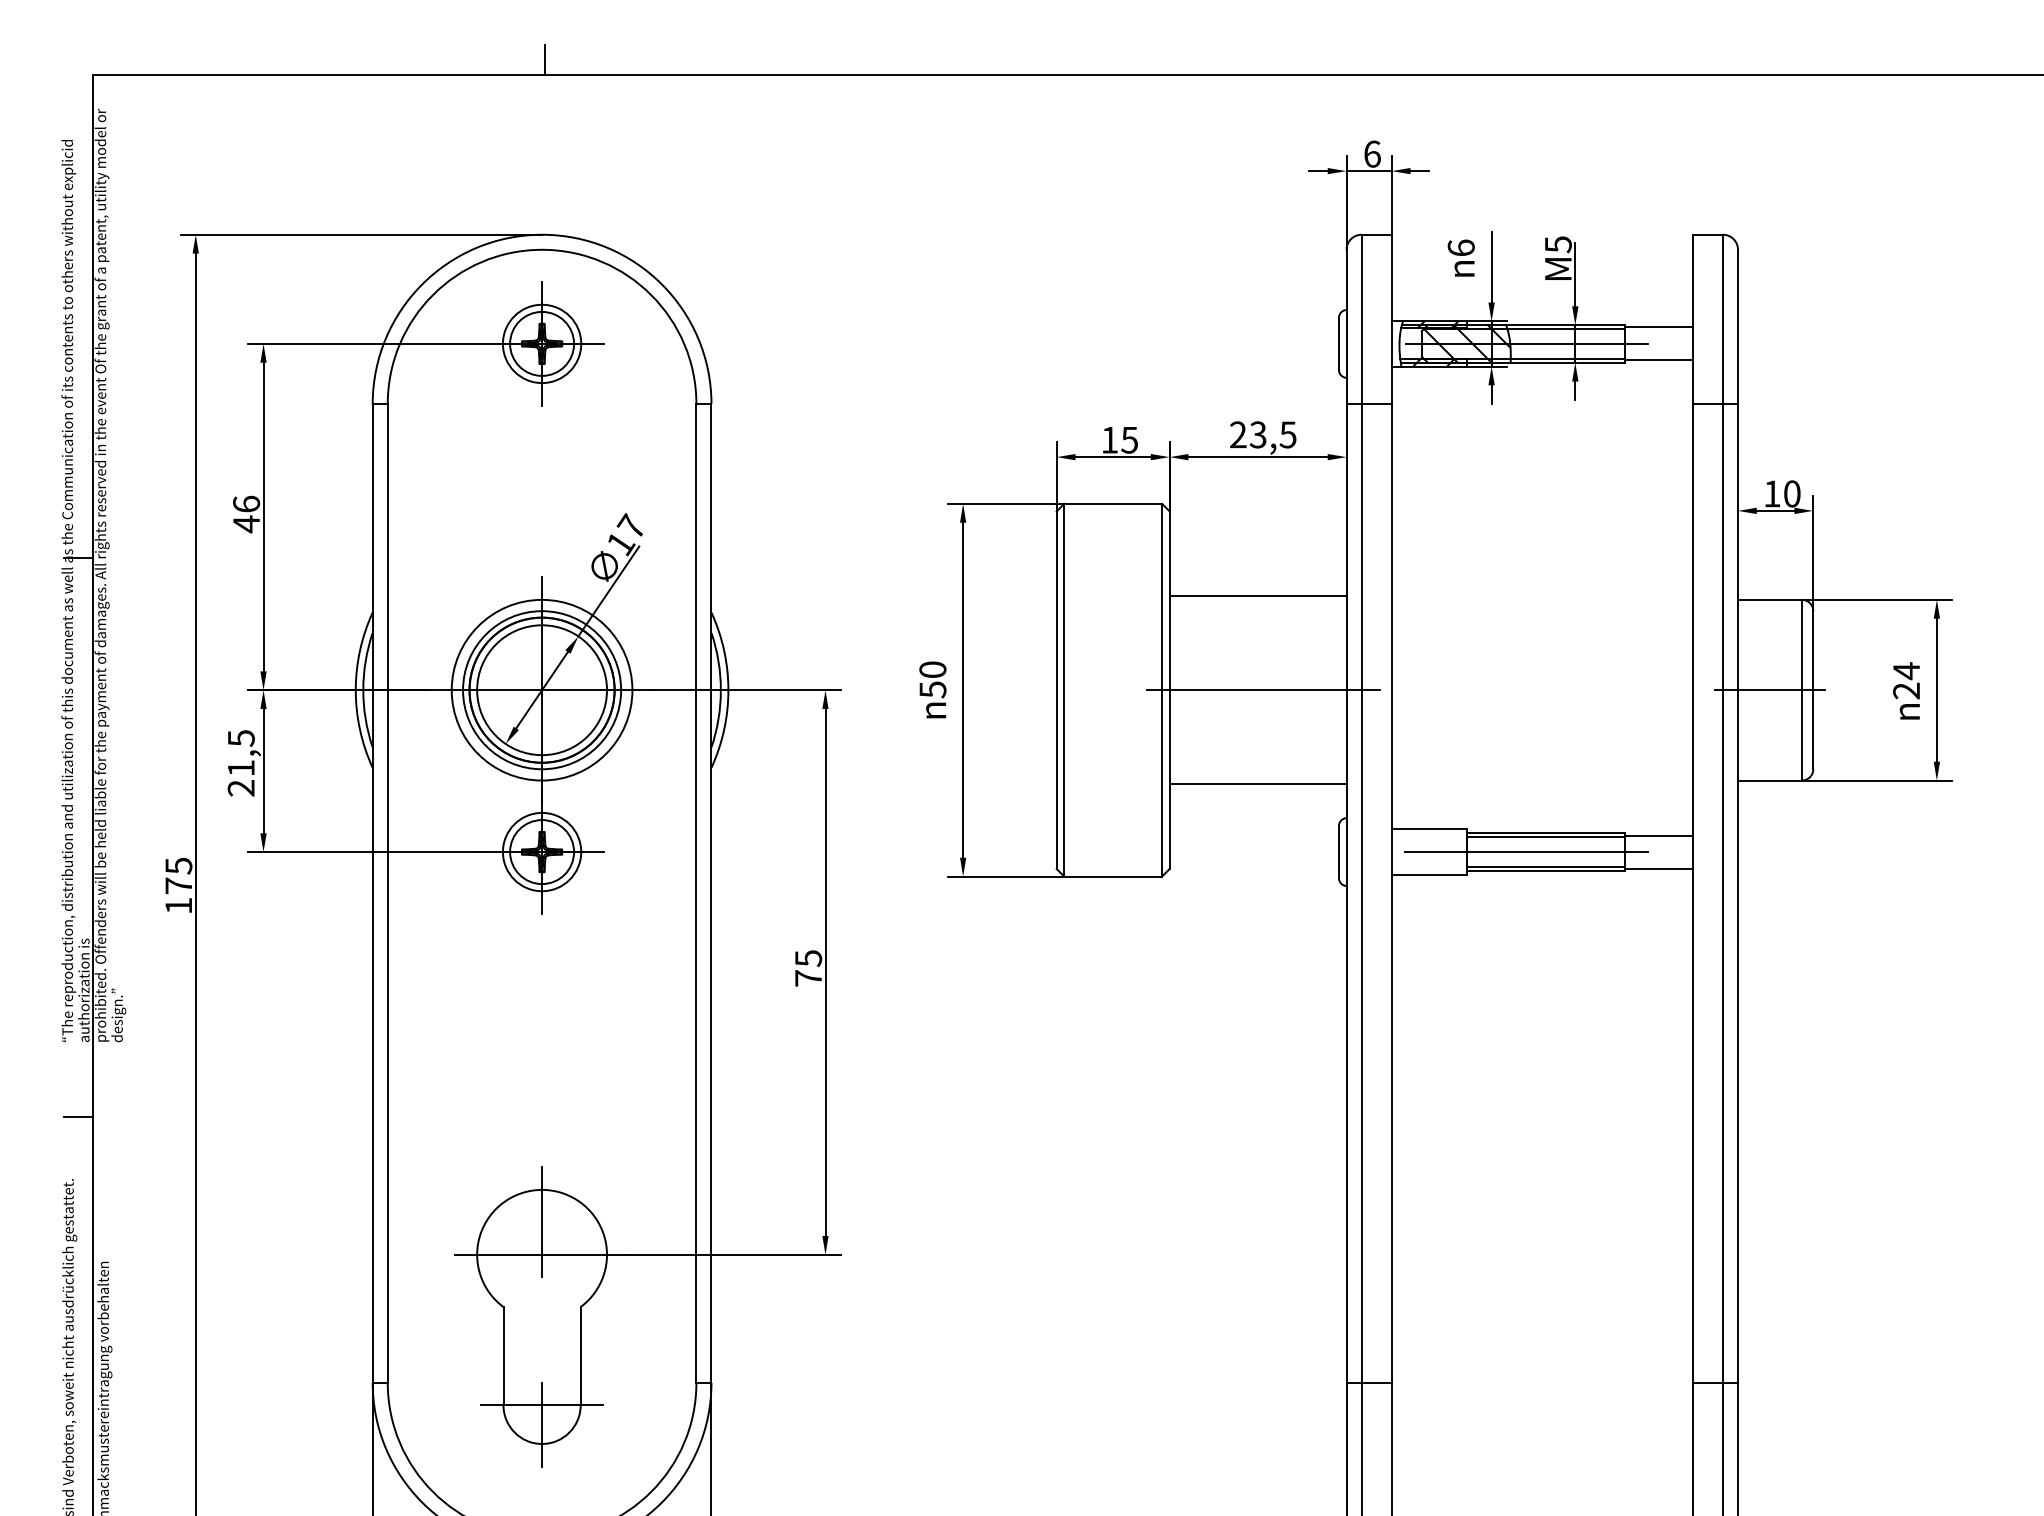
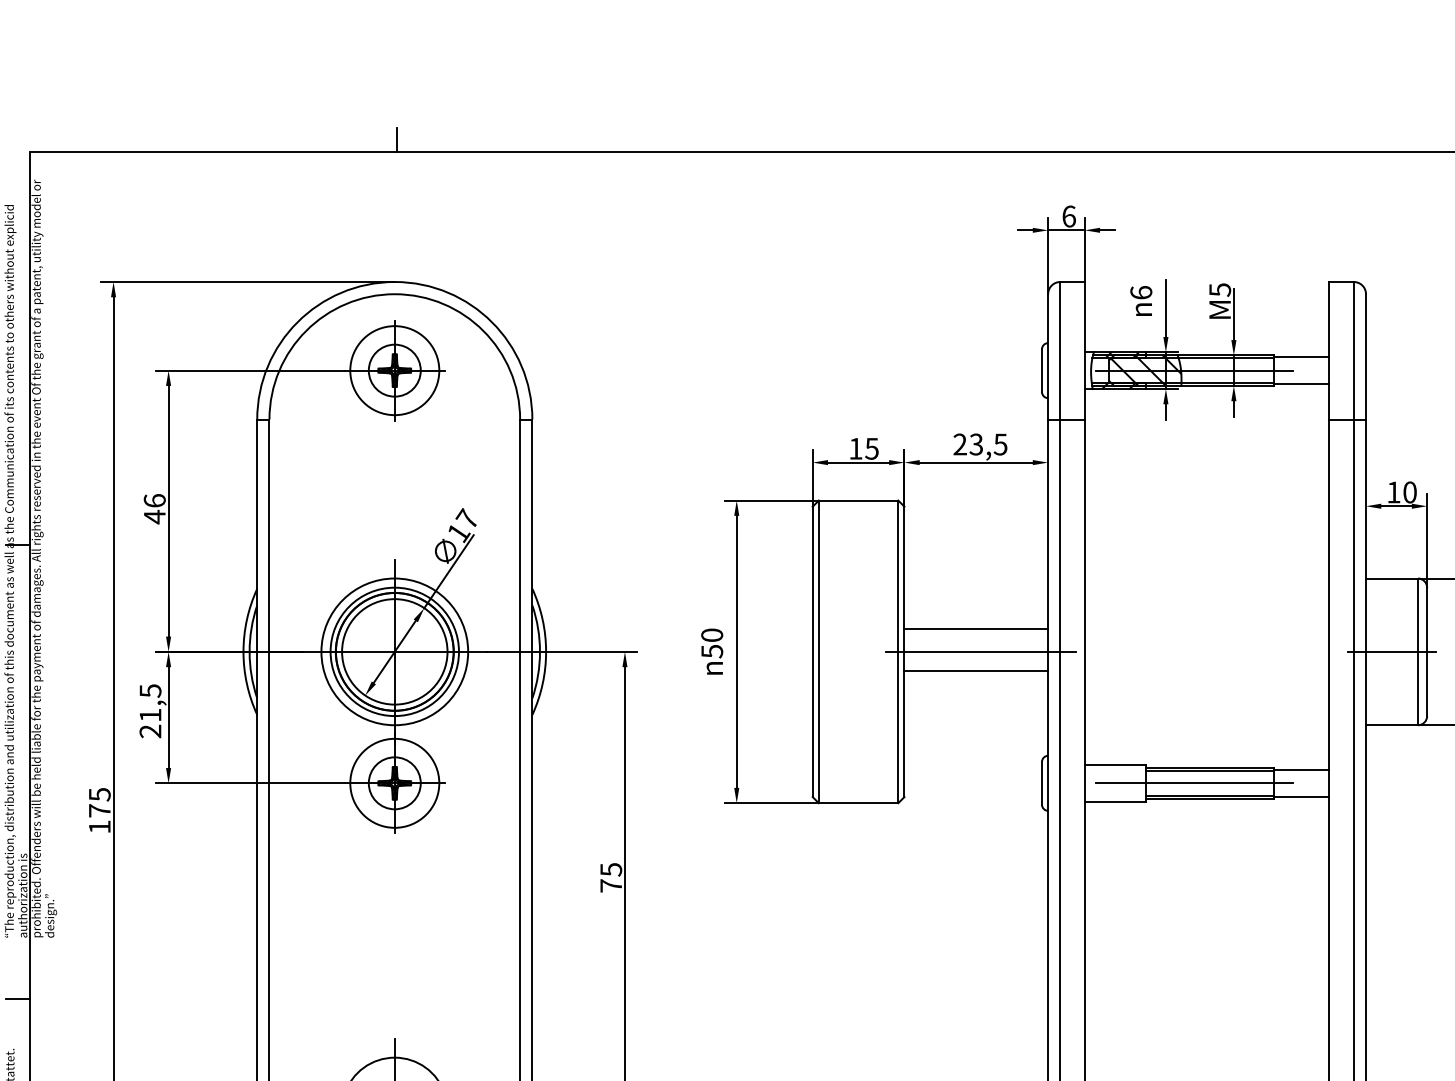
circle: (541, 343) -> (394, 370), size x1.4
line: (1257, 596) -> (975, 629), moved
line: (1257, 784) -> (975, 670), moved
circle: (541, 851) -> (394, 782), size x1.4

